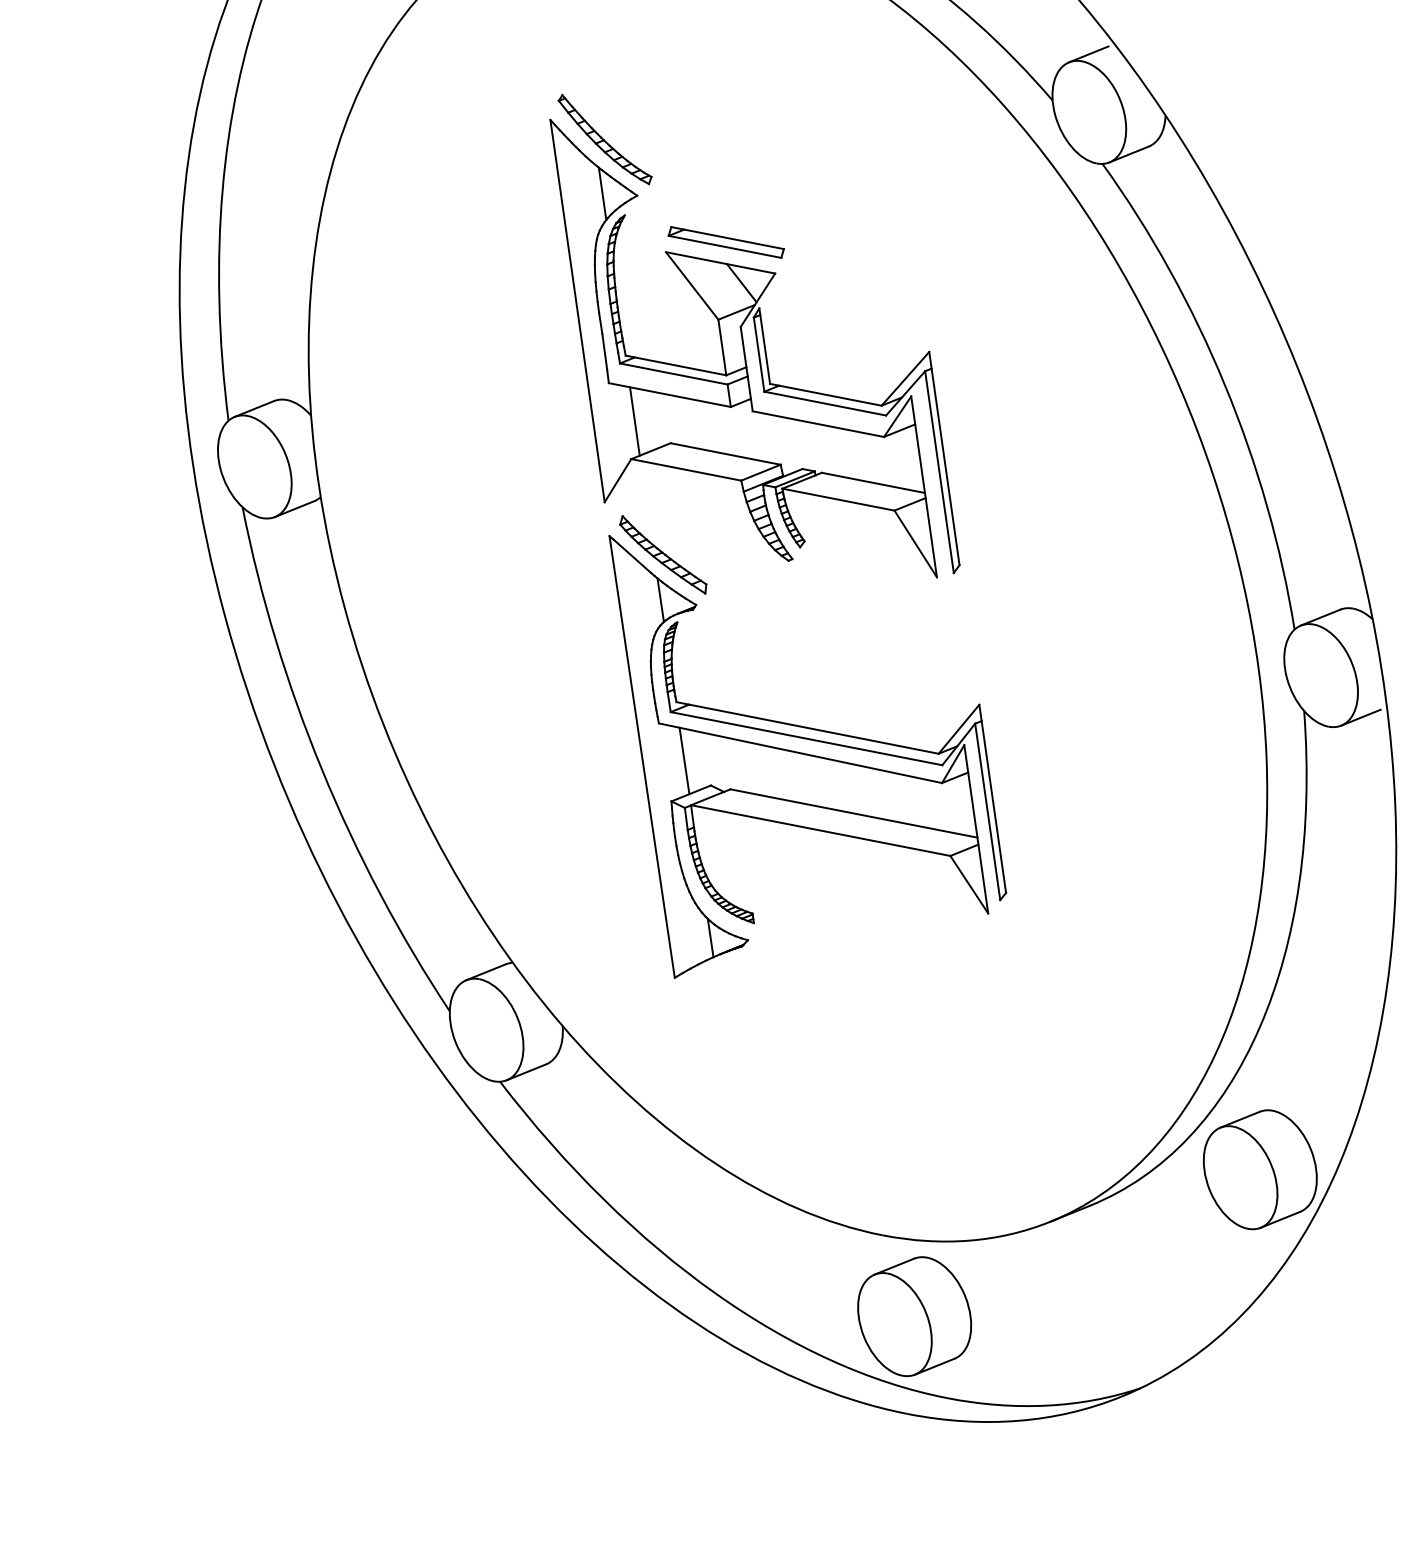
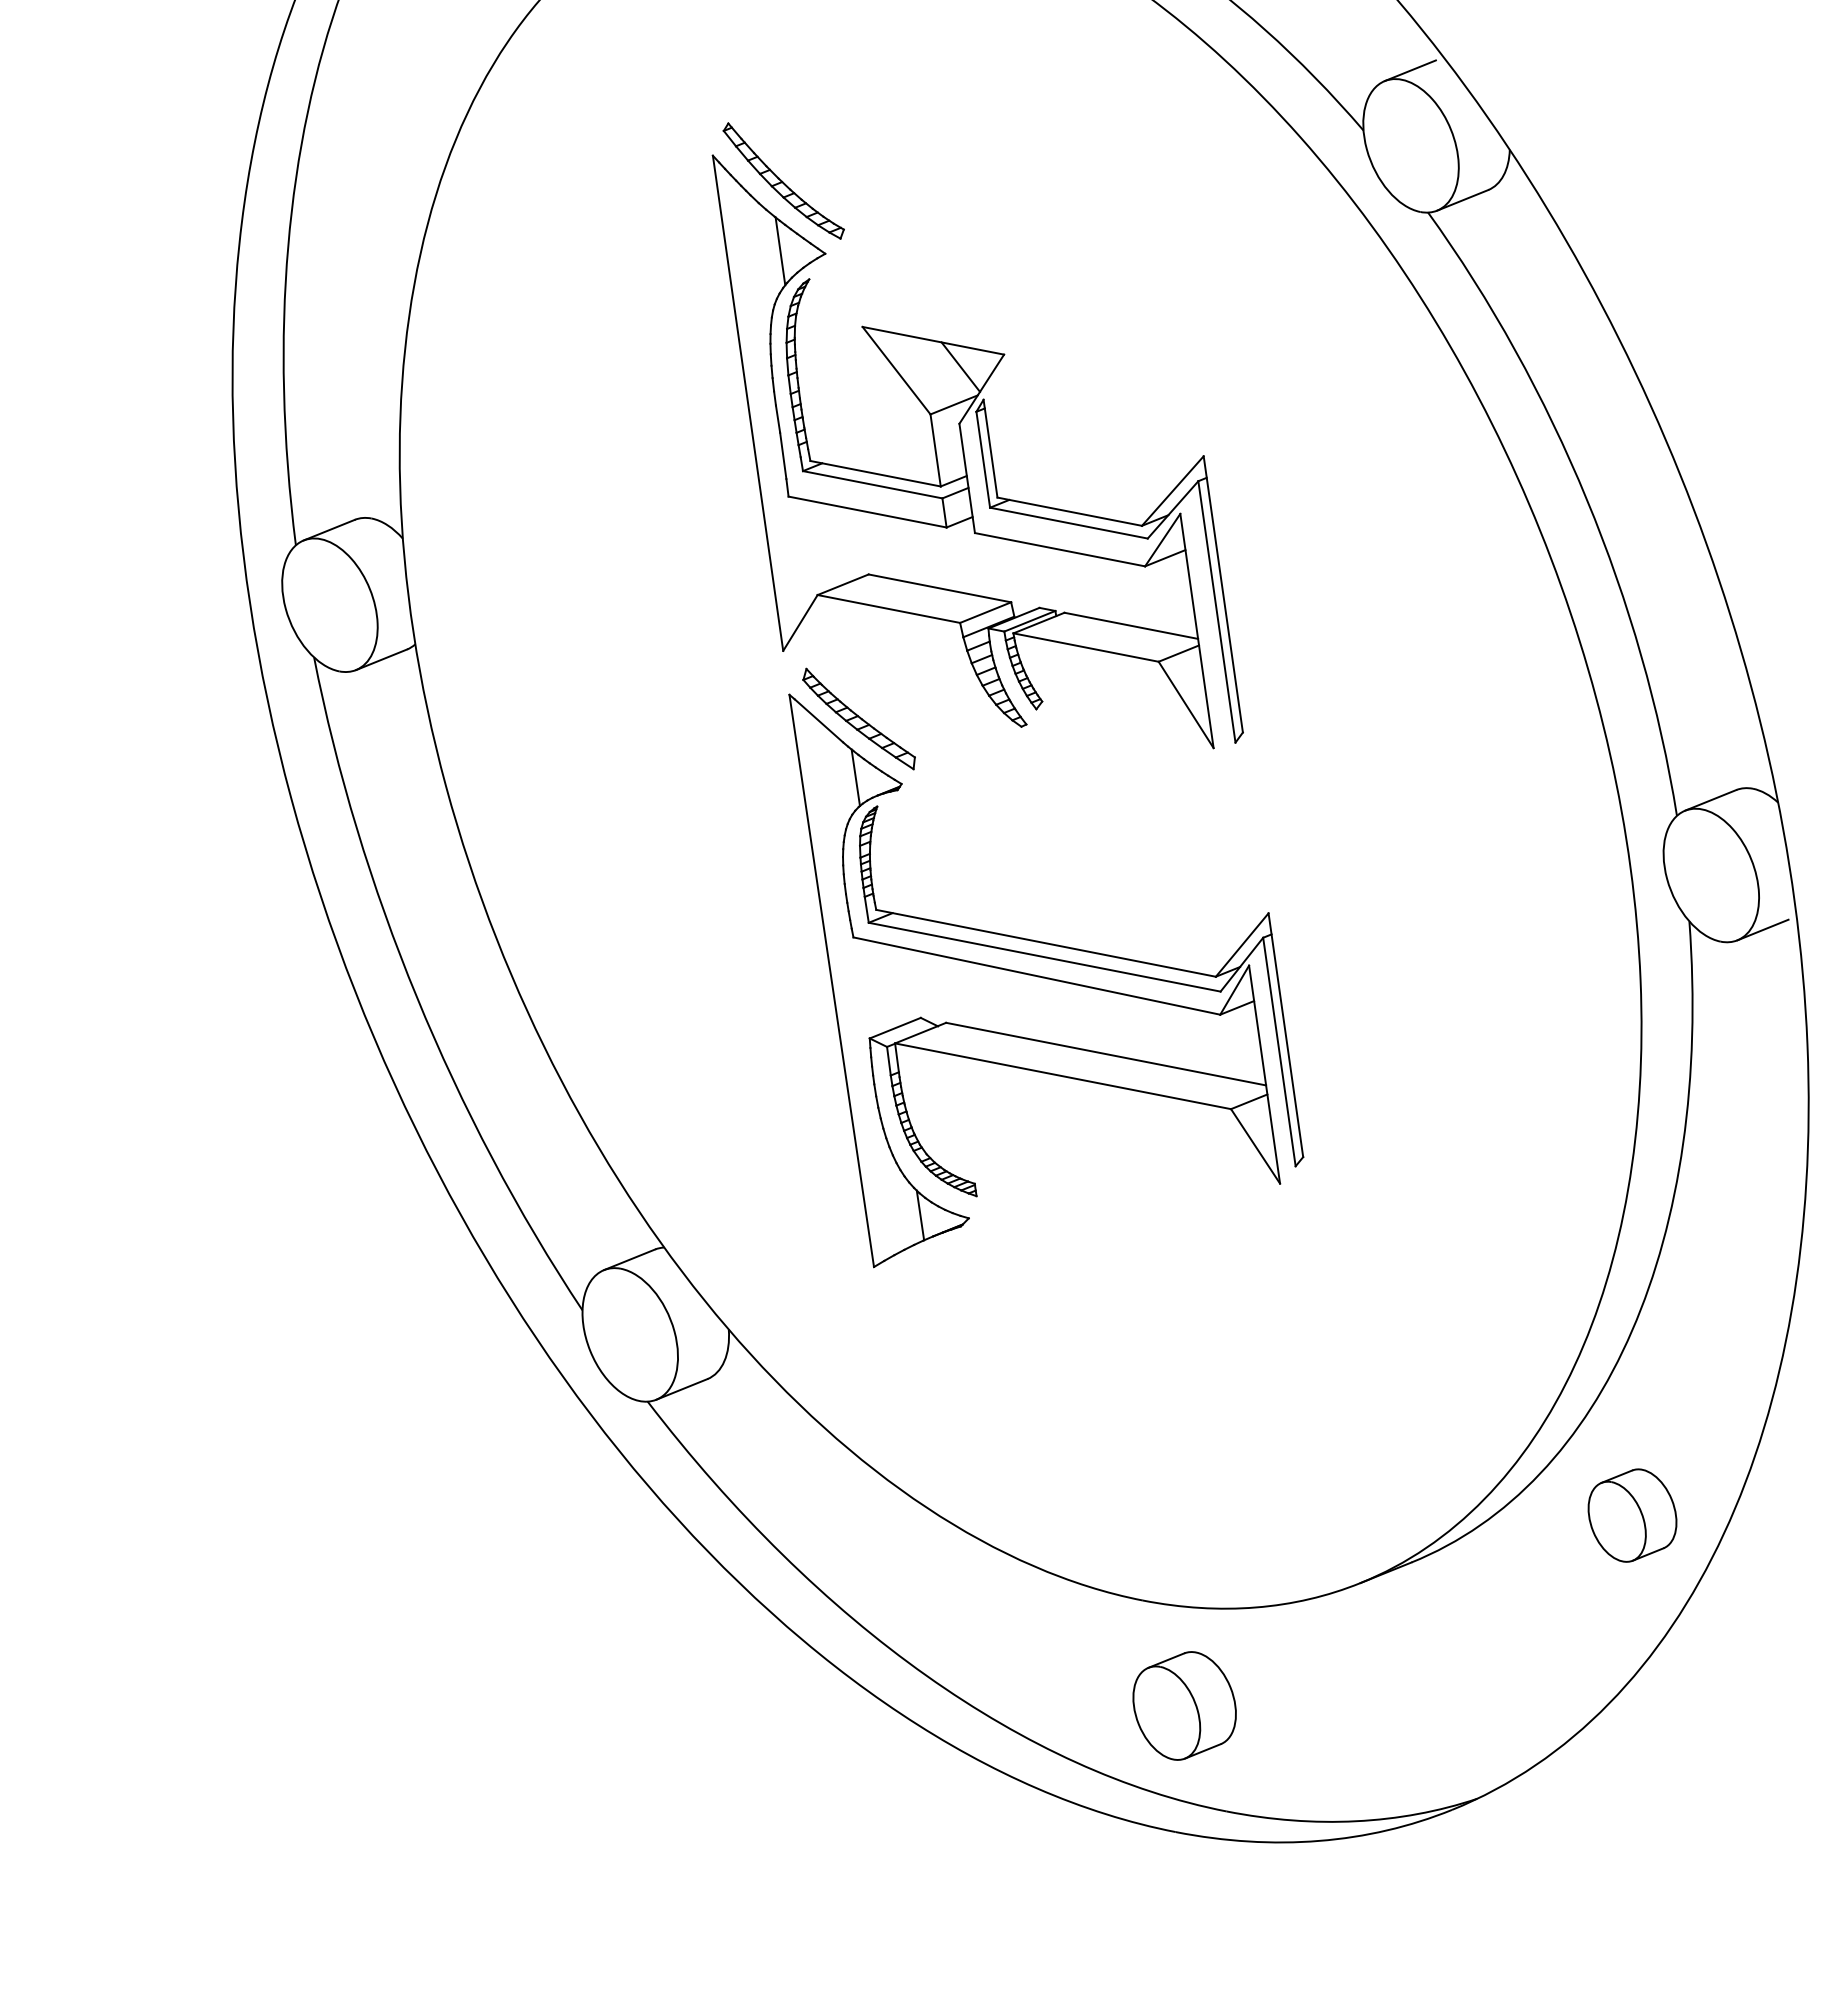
part: (726, 242) -> (940, 314), removed
line: (635, 420) -> (822, 545), removed
line: (684, 761) -> (886, 986), removed
part: (1260, 1169) -> (1632, 1515), size x0.6
part: (914, 1316) -> (1184, 1705), size x0.7

